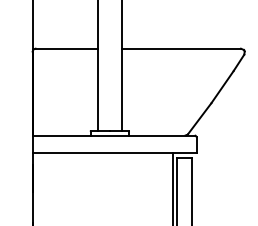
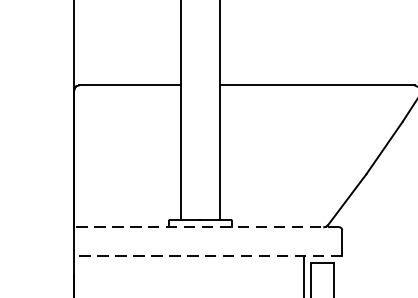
line: (113, 135) -> (206, 227), solid -> dashed
line: (114, 152) -> (208, 254), solid -> dashed

